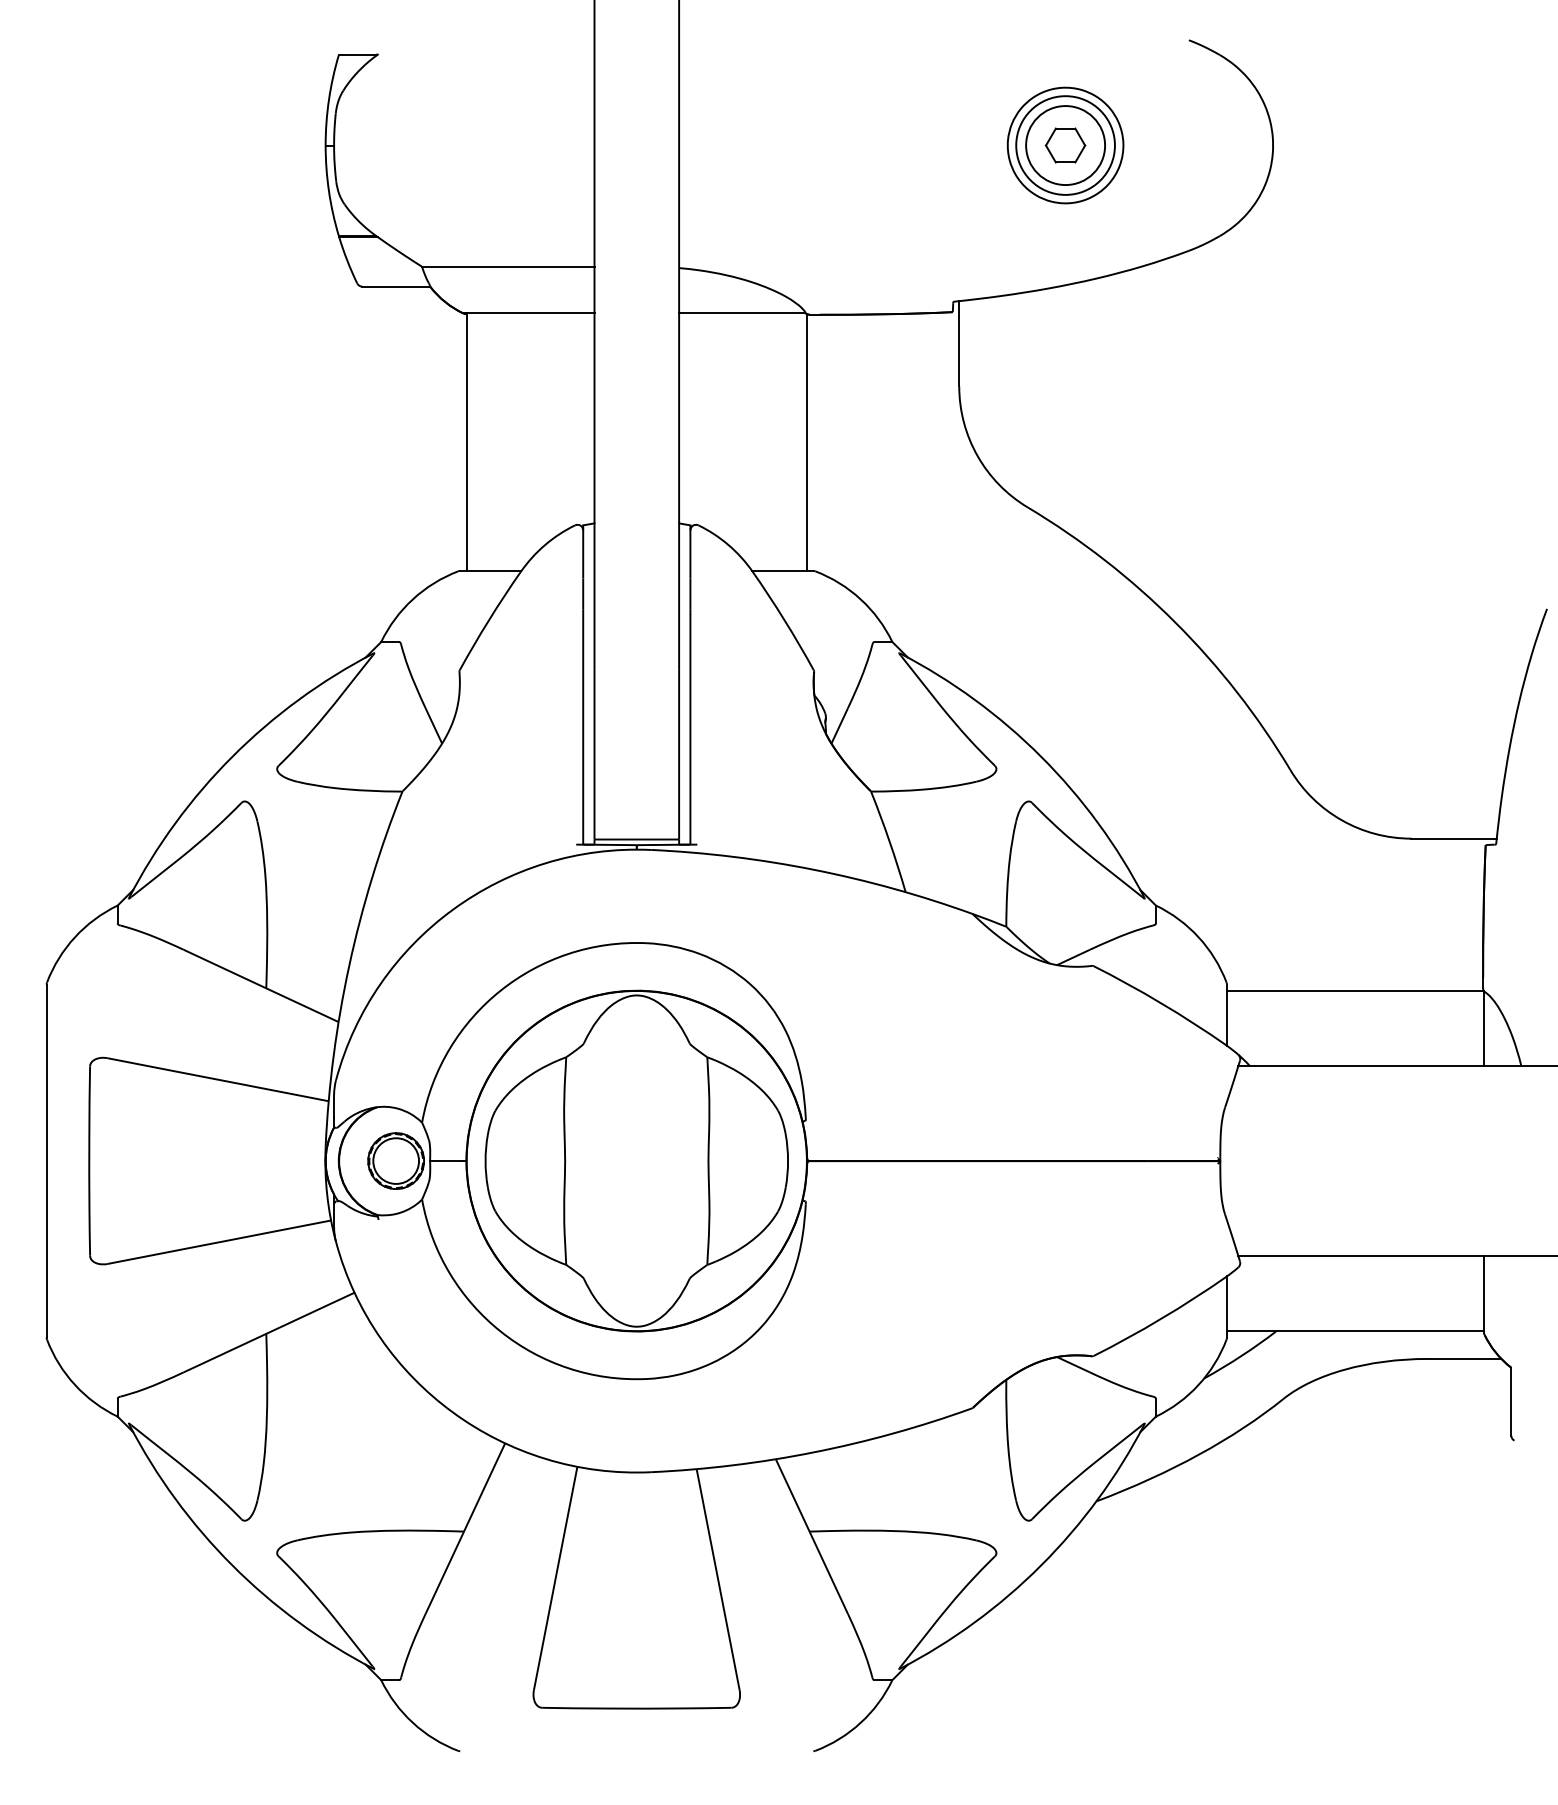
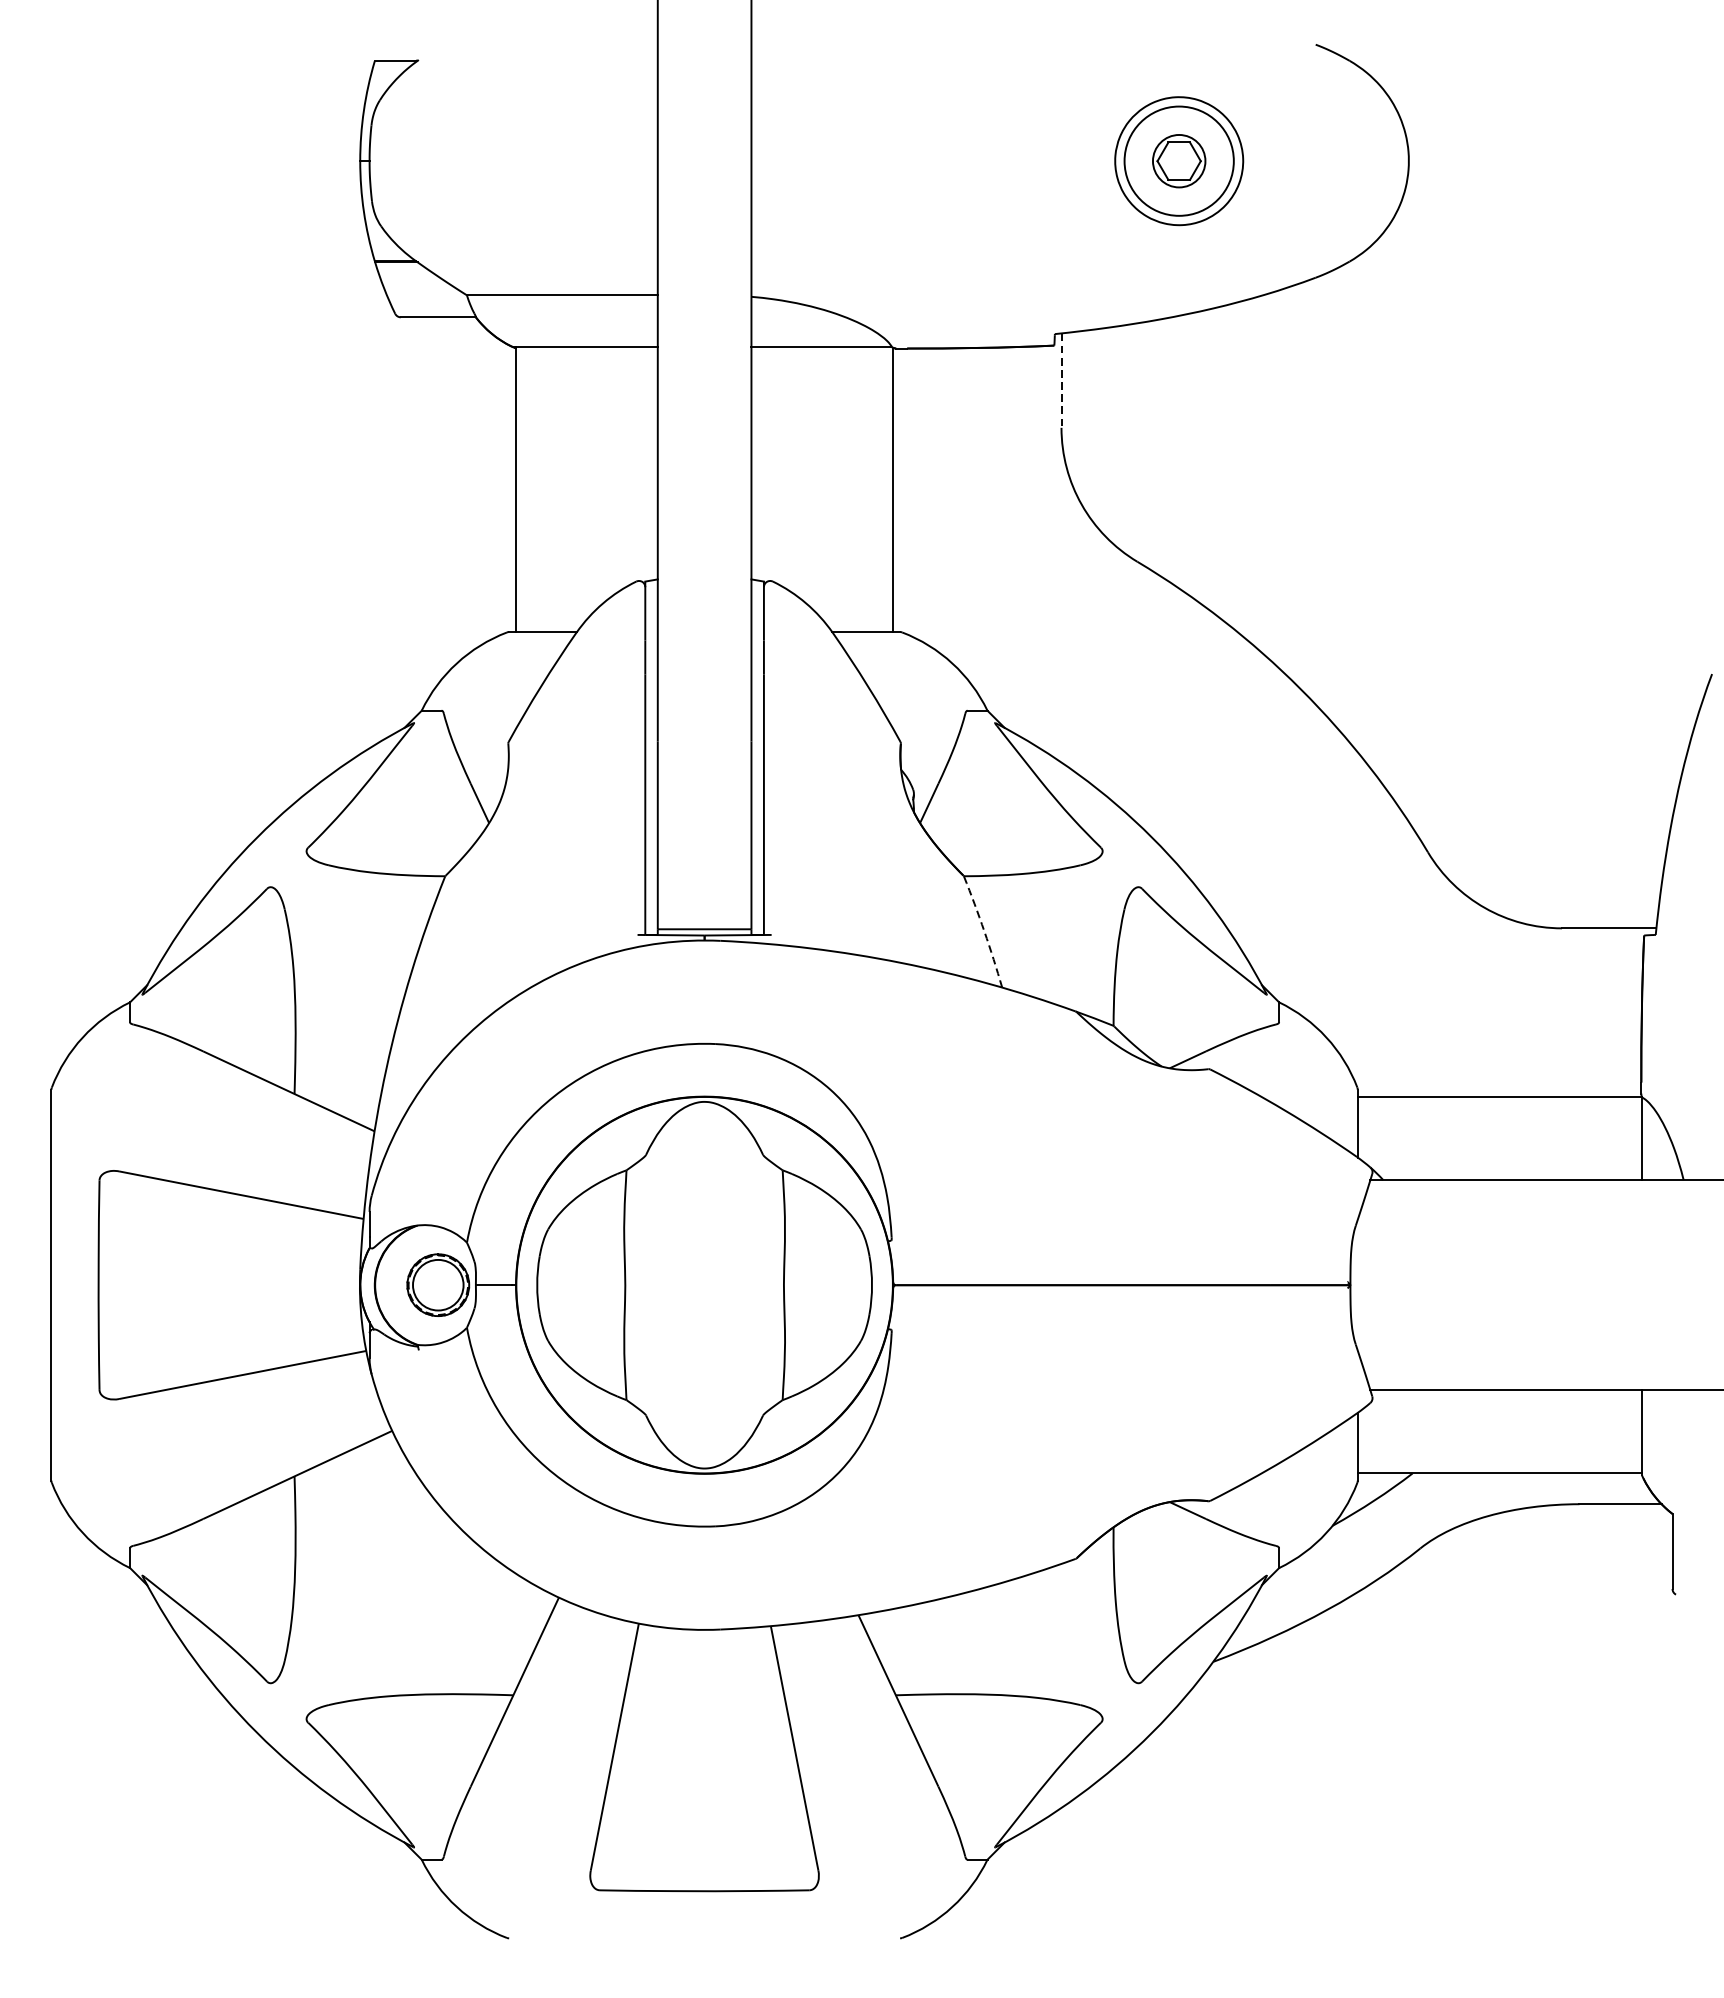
circle: (1065, 145) -> (1179, 161), size x0.6
line: (959, 343) -> (1061, 380), solid -> dashed
arc: (889, 841) -> (984, 931), solid -> dashed

